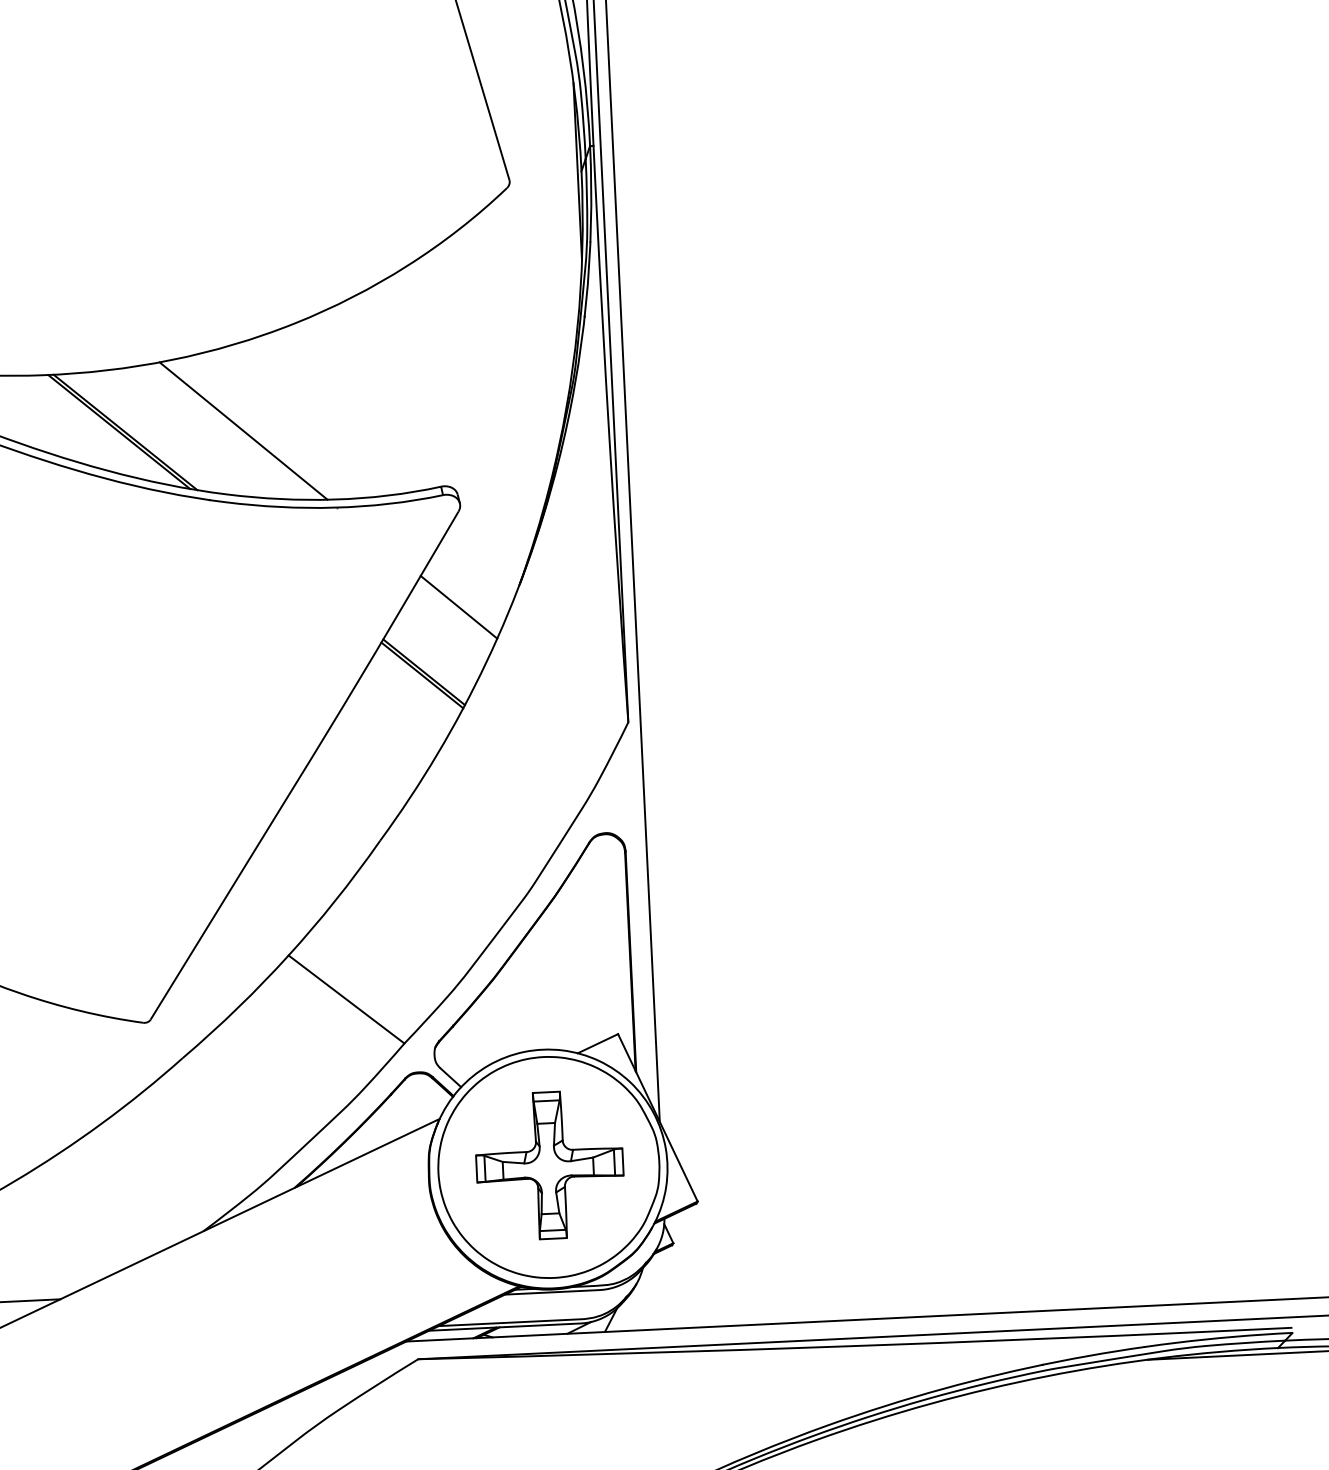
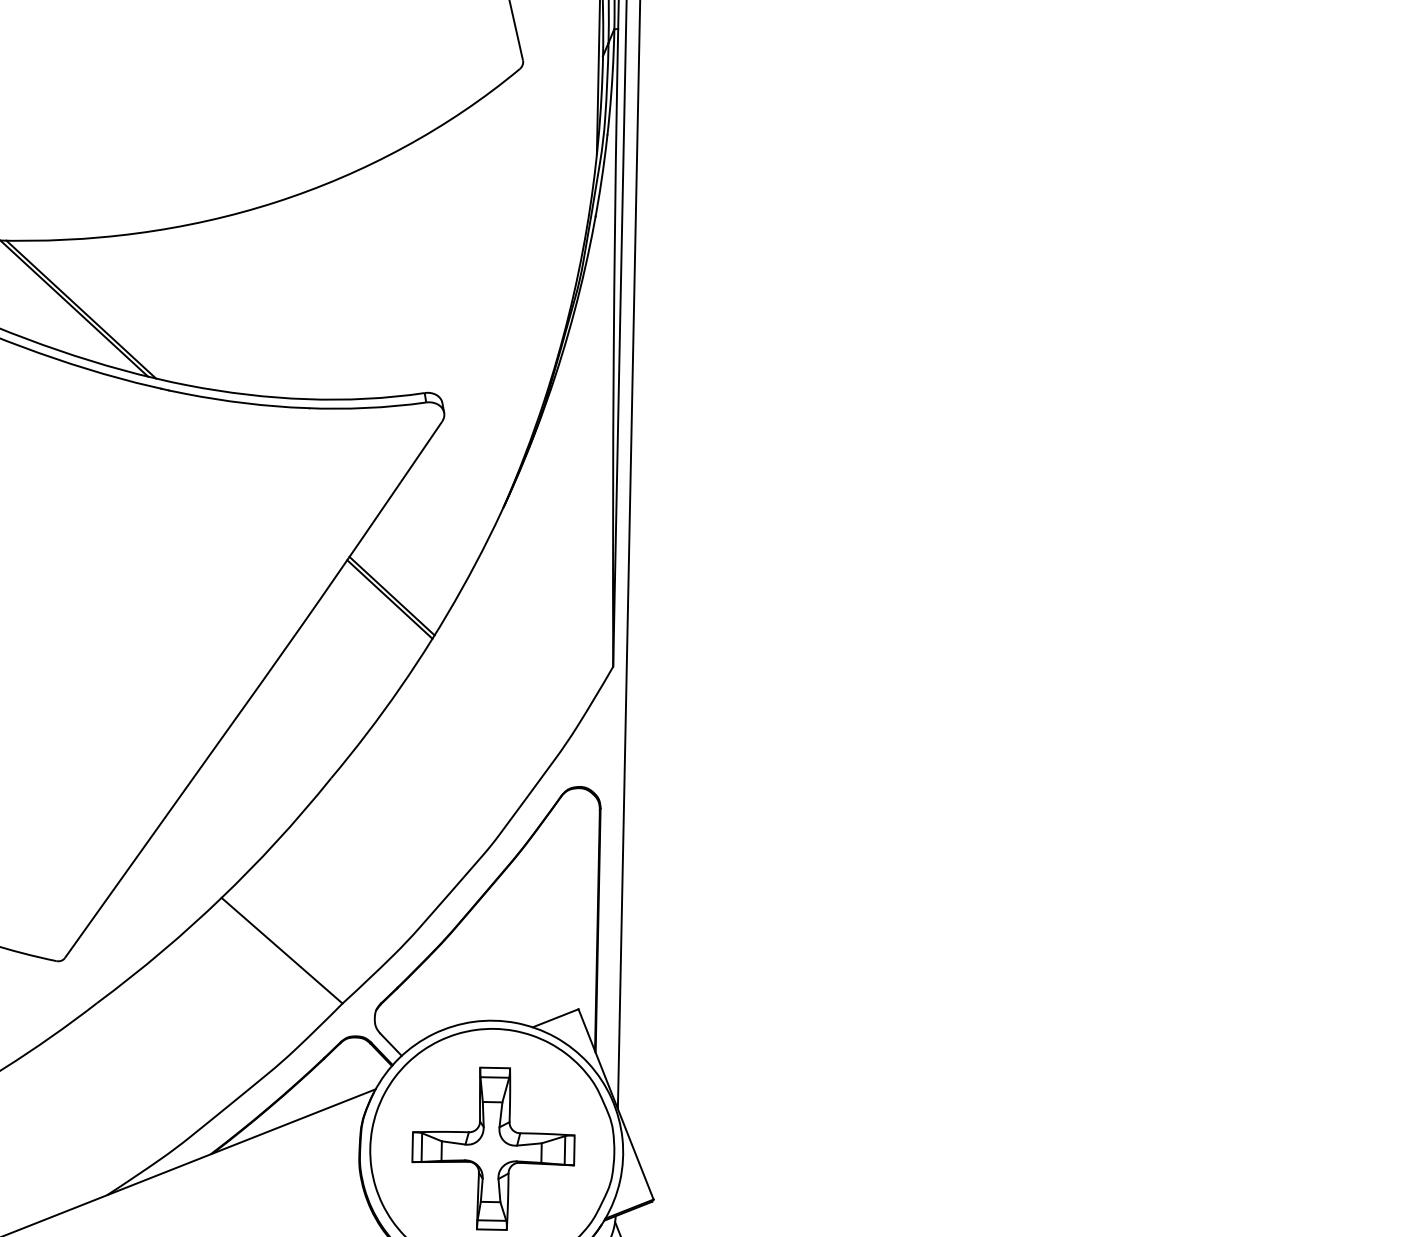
line: (243, 430) -> (211, 316), removed
line: (458, 606) -> (434, 526), removed

